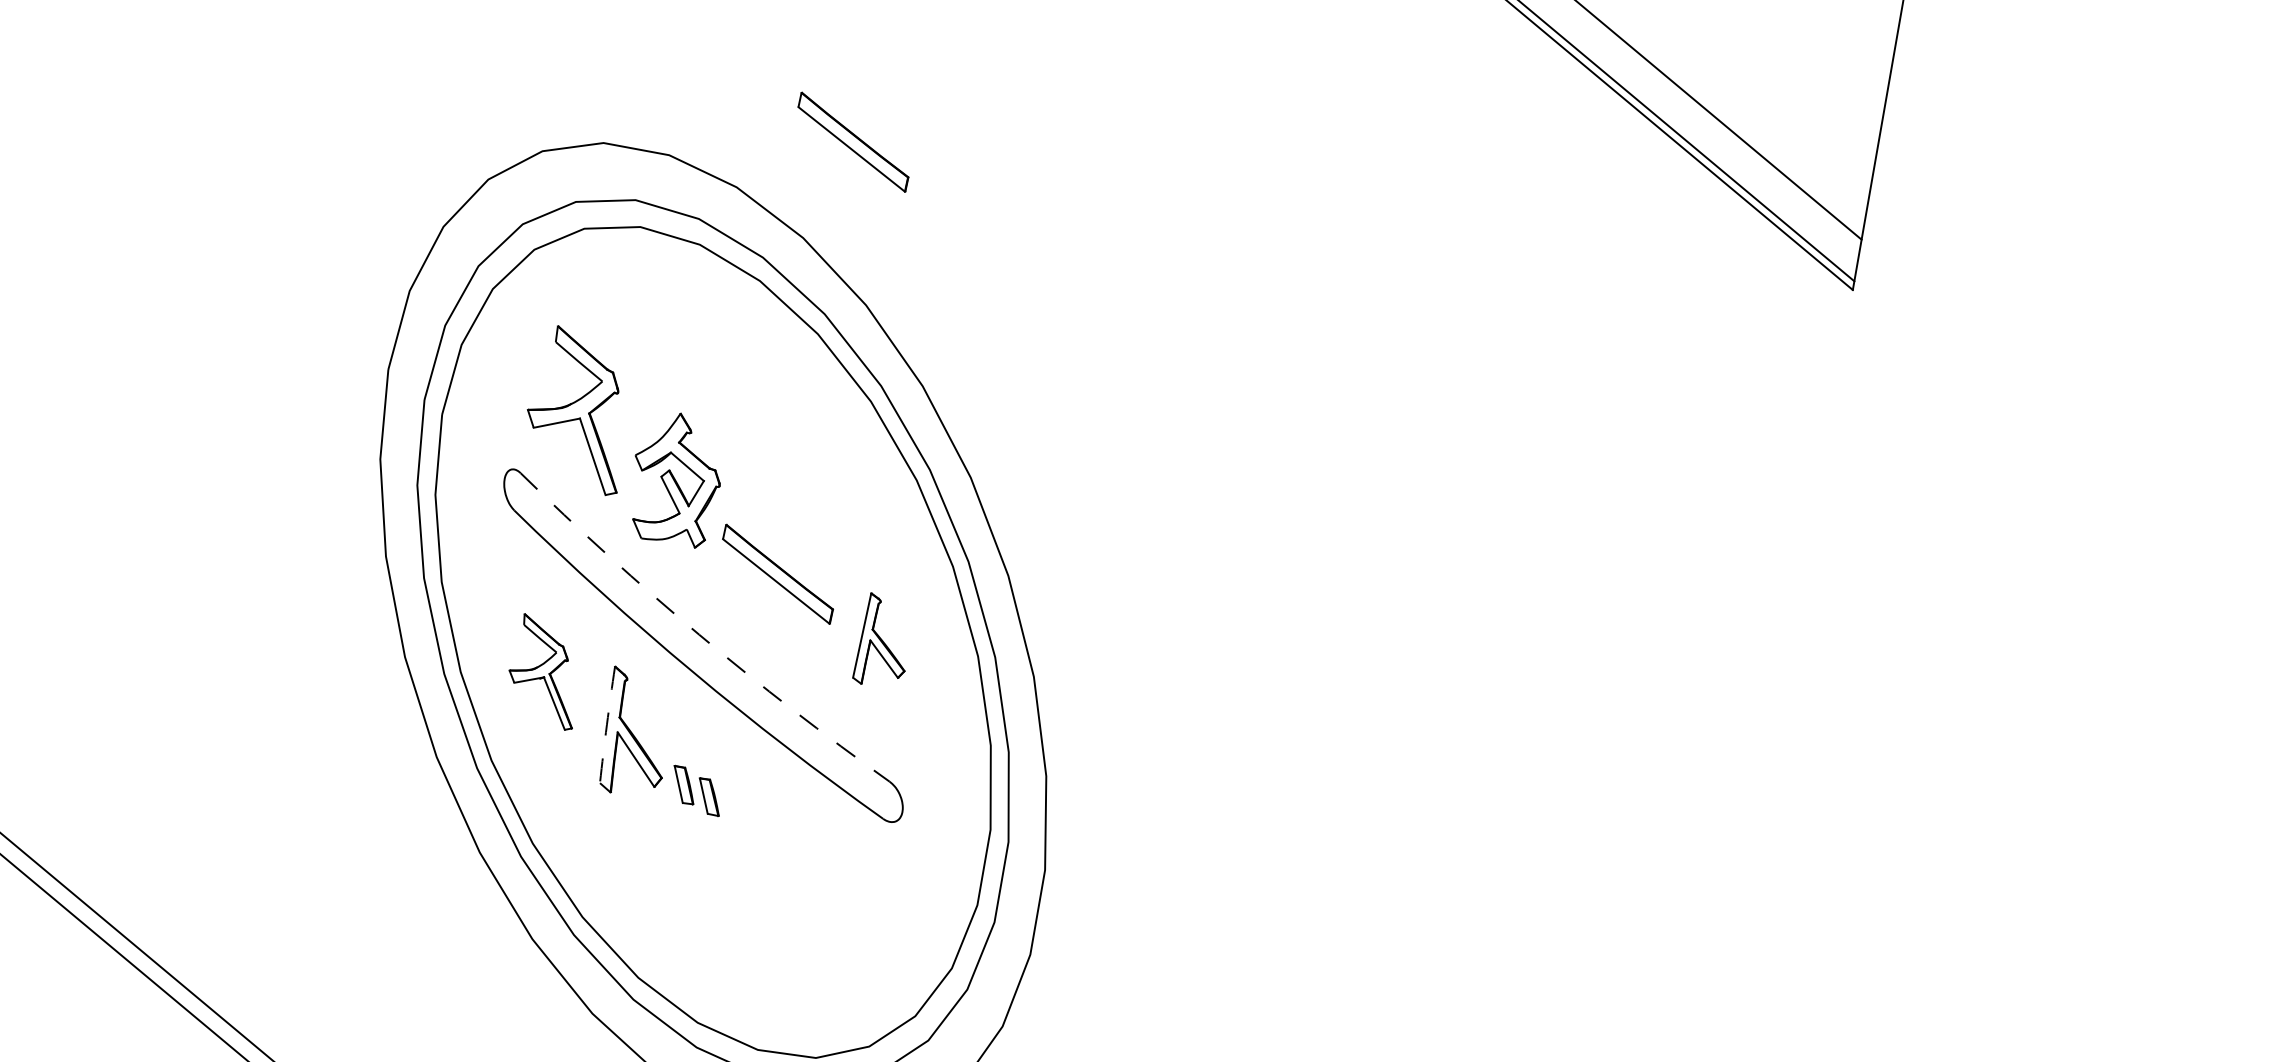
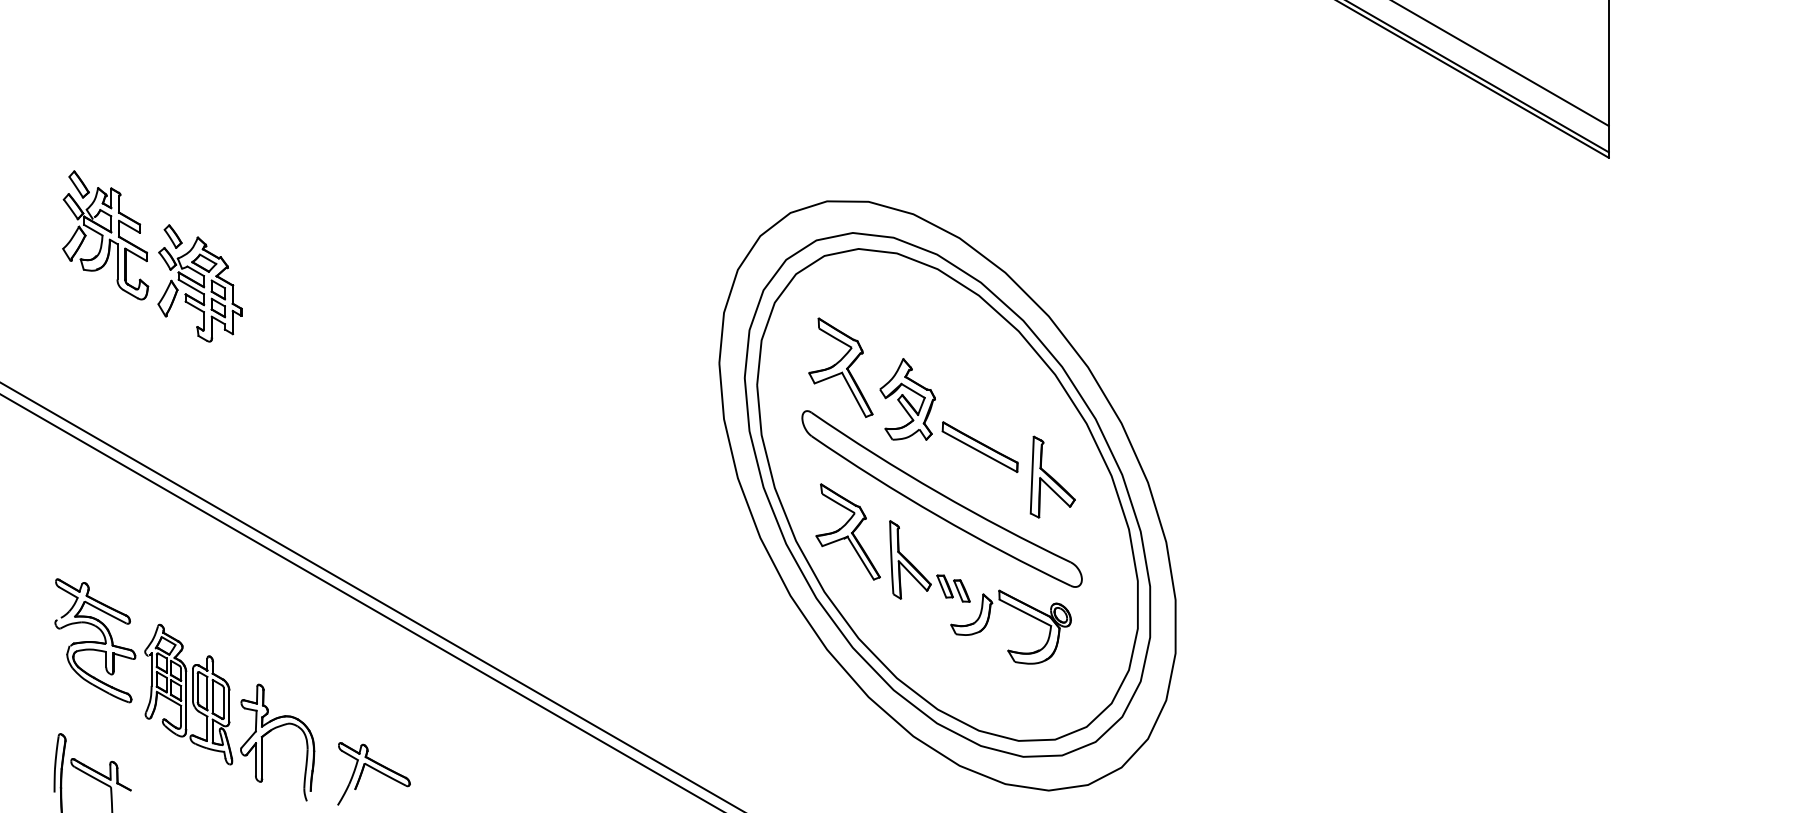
part: (852, 141) -> (979, 173), removed
arc: (699, 634) -> (938, 492), dashed -> solid
part: (884, 640) -> (1052, 476), size x1.43
part: (544, 671) -> (847, 531), size x1.43
arc: (607, 724) -> (891, 557), dashed -> solid
part: (793, 843) -> (1018, 610), added

